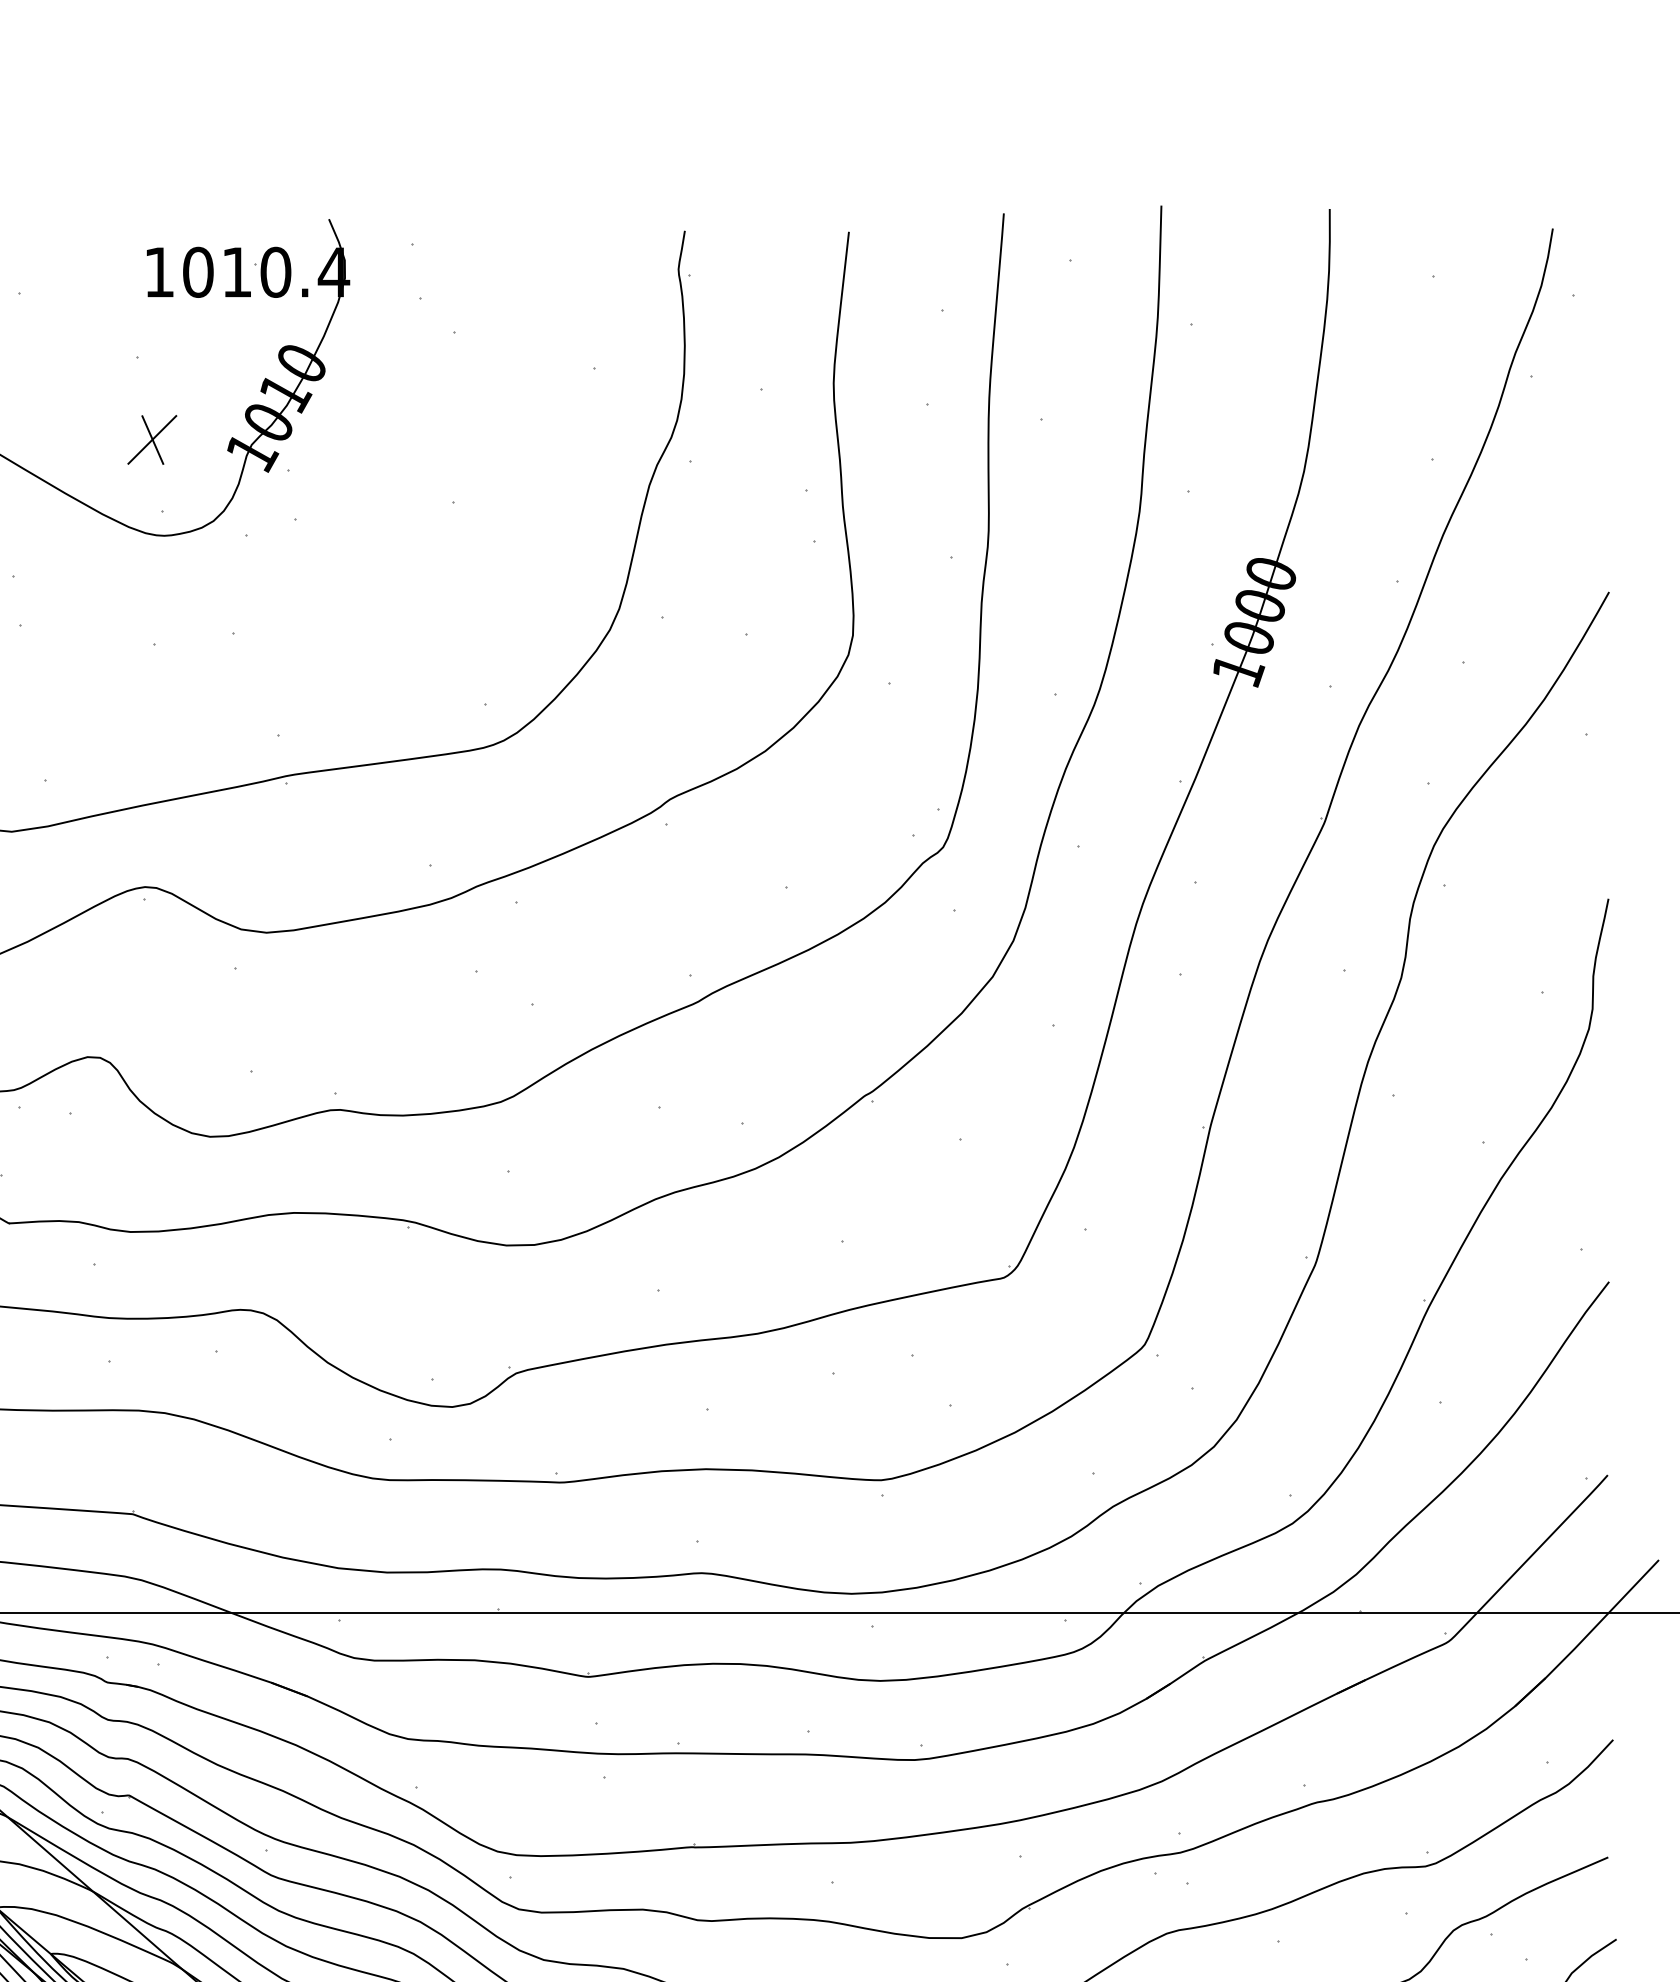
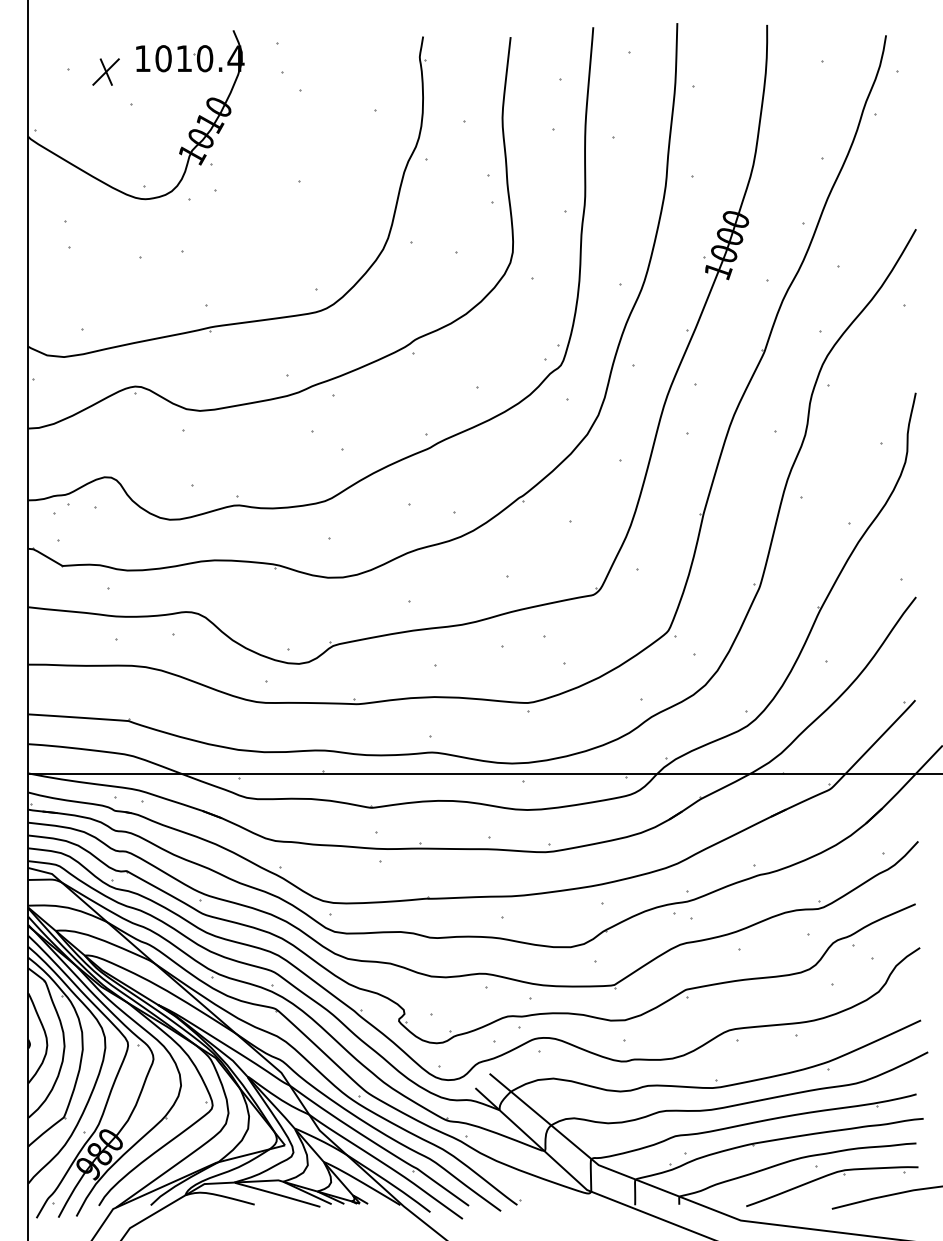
part: (151, 438) -> (105, 71), moved

